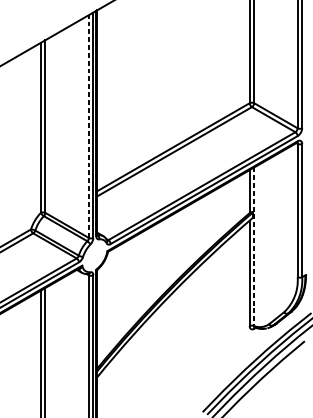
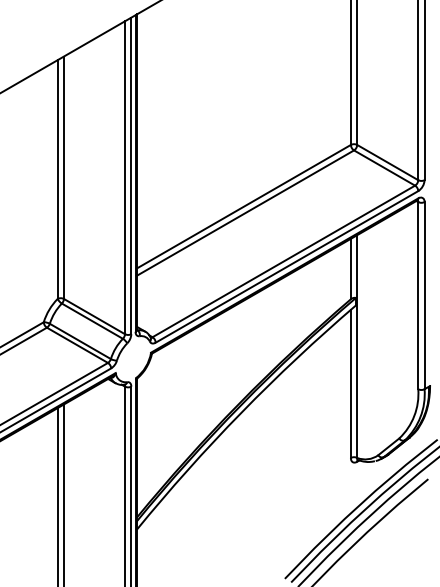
line: (89, 126) -> (125, 177), dashed -> solid
line: (254, 247) -> (357, 347), dashed -> solid

